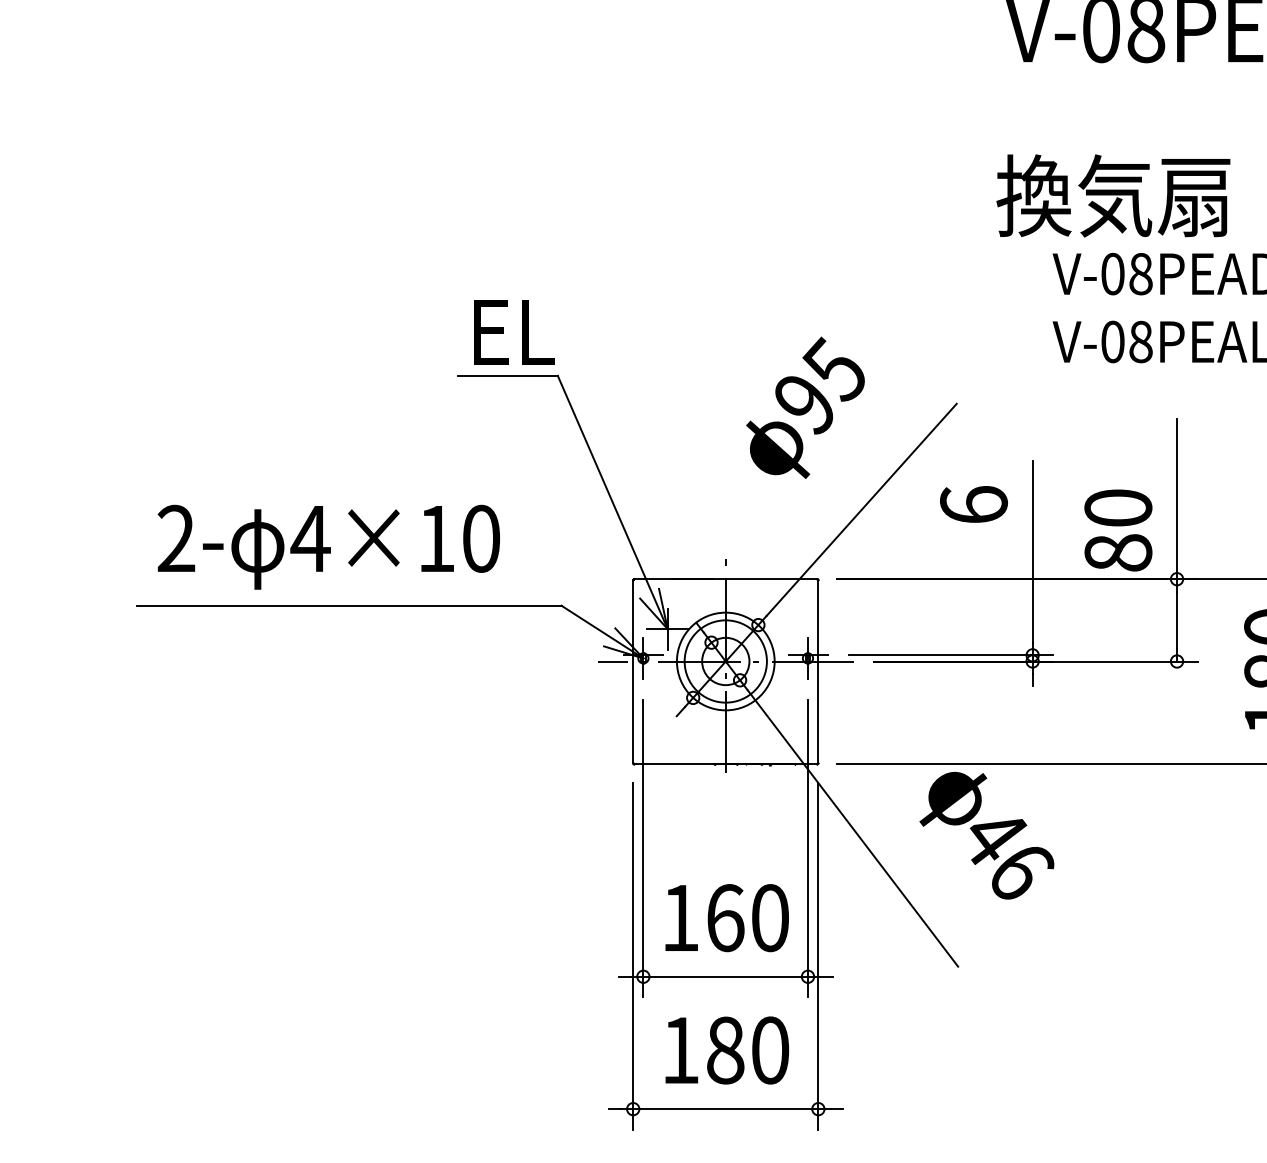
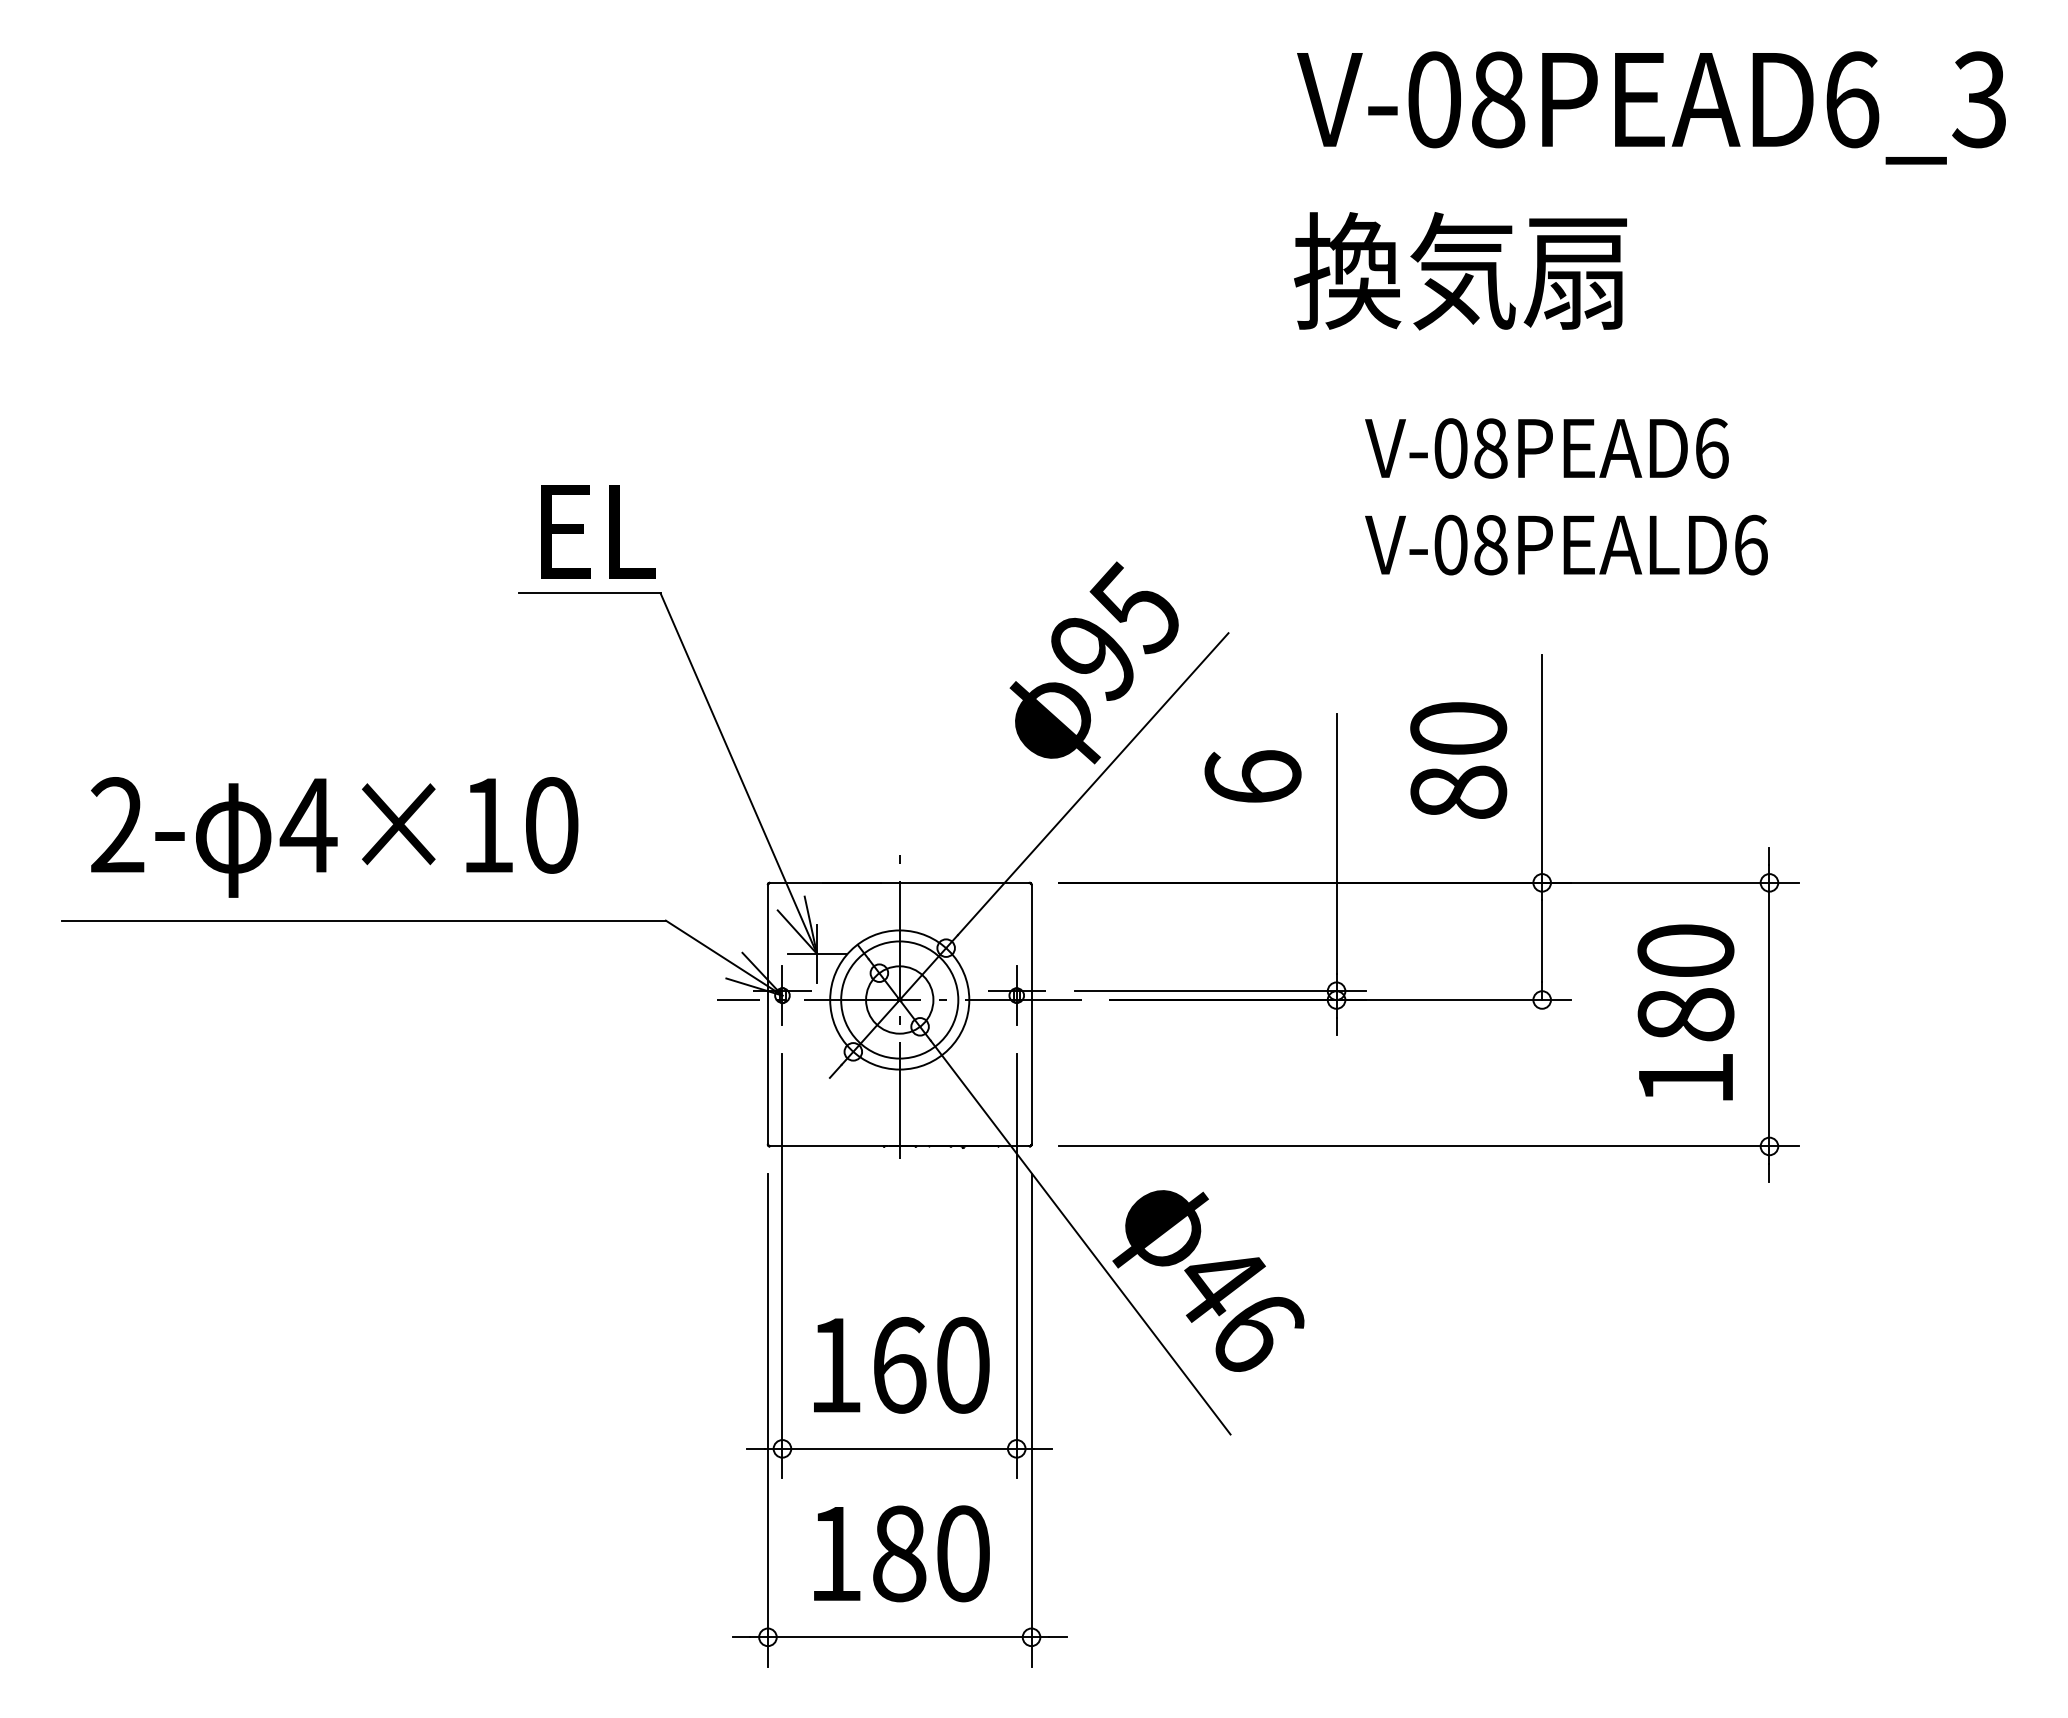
text: (1113, 196) -> (1460, 271), moved
text: (804, 407) -> (1093, 662), moved
text: (1118, 530) -> (1458, 760), moved
text: (986, 835) -> (1208, 1280), moved

